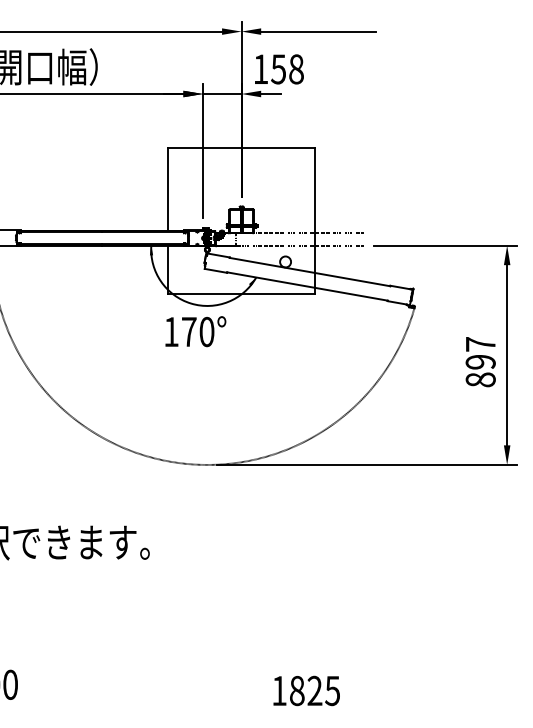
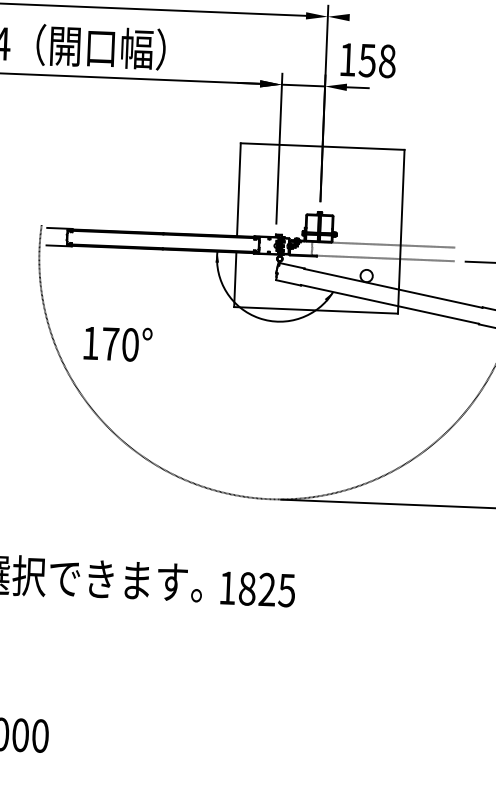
line: (318, 31) -> (413, 20), removed
text: (195, 331) -> (117, 343), moved
text: (306, 690) -> (257, 588), moved

